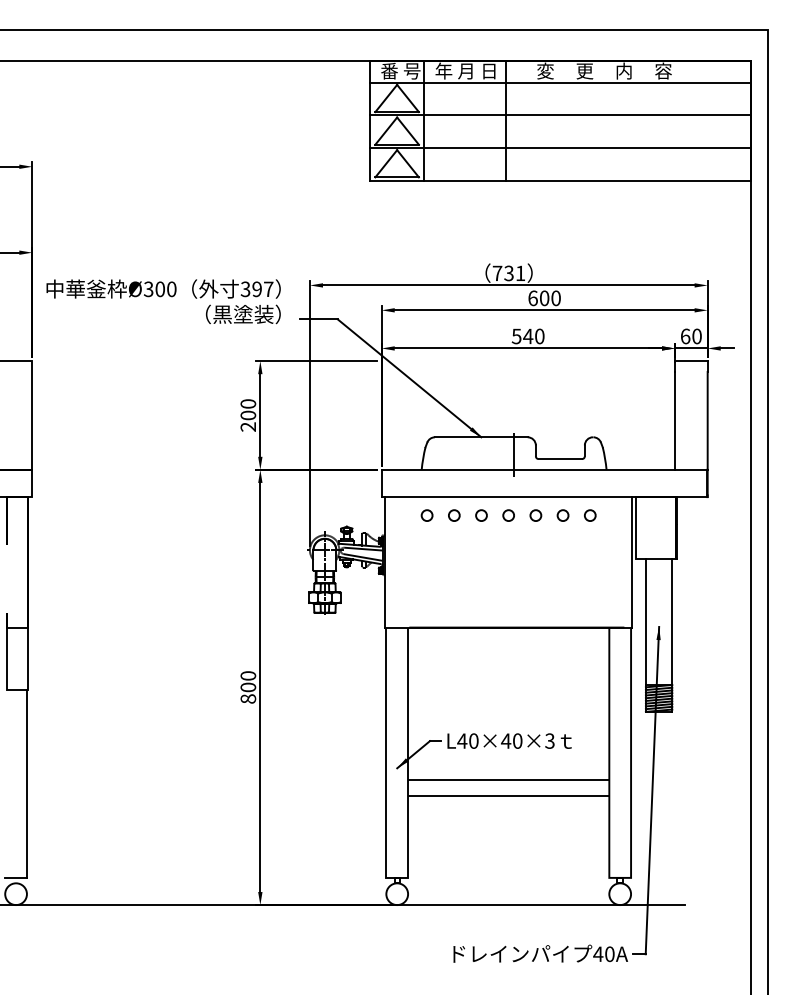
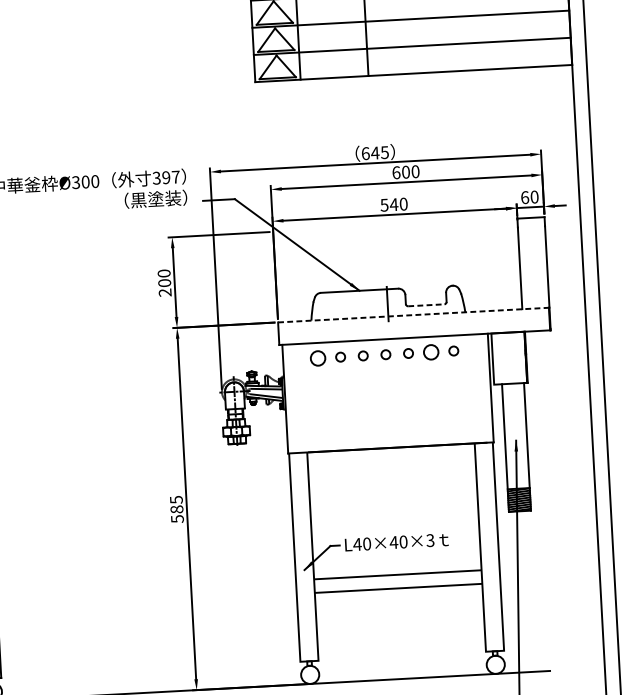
text: (508, 273) -> (374, 153), 731 -> 645
line: (560, 459) -> (426, 305), solid -> dashed
line: (544, 469) -> (413, 314), solid -> dashed
circle: (426, 515) -> (317, 358), size x1.6
circle: (562, 515) -> (430, 352), size x1.6
text: (248, 687) -> (177, 509), 800 -> 585

